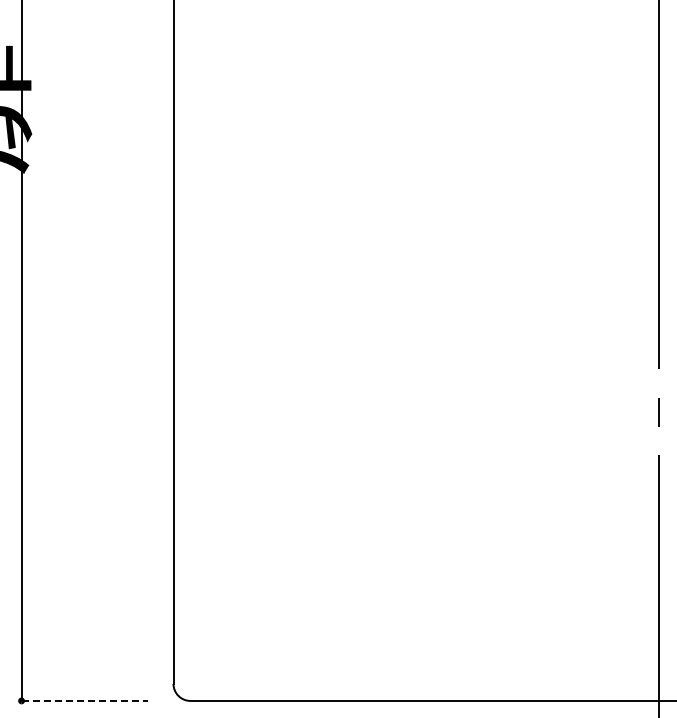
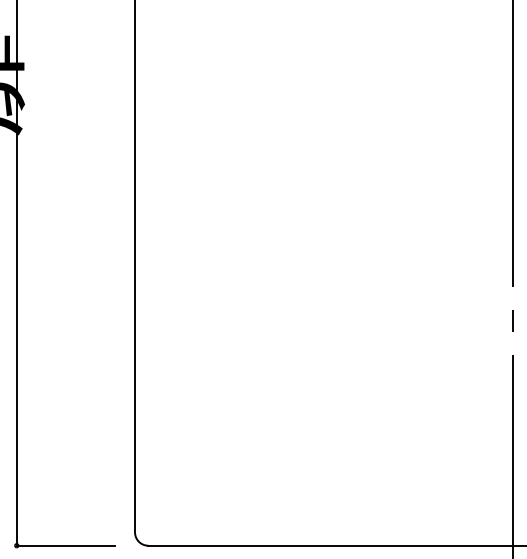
line: (85, 700) -> (66, 545), dashed -> solid

